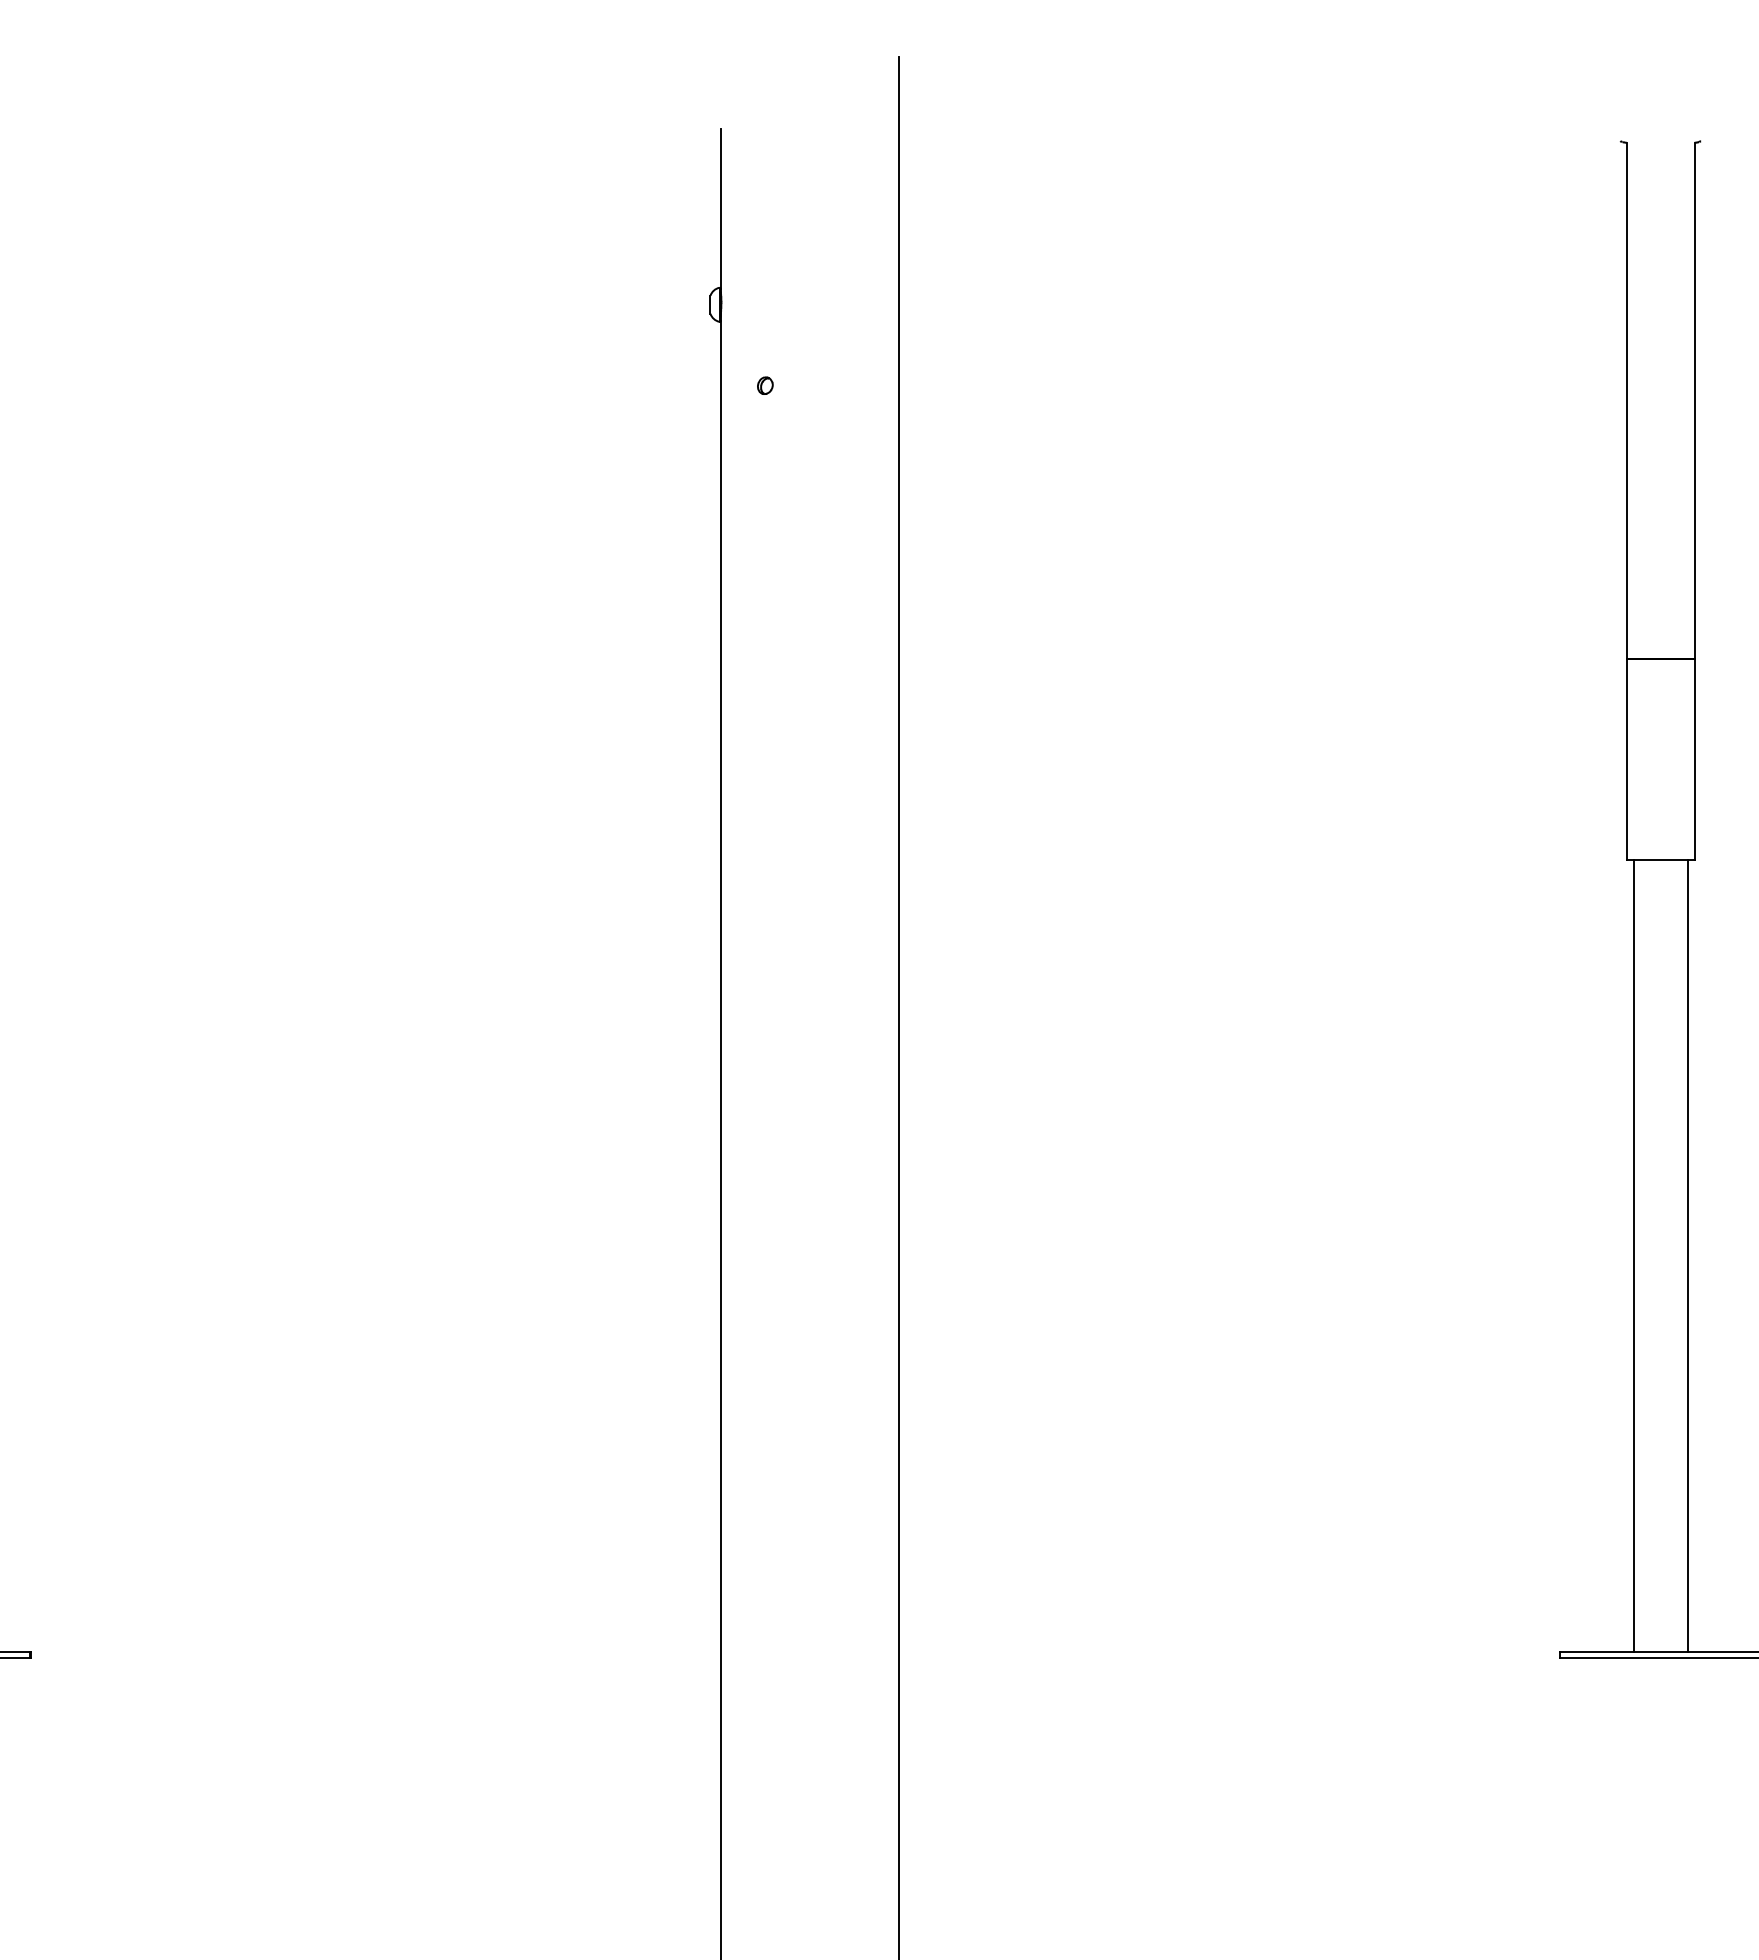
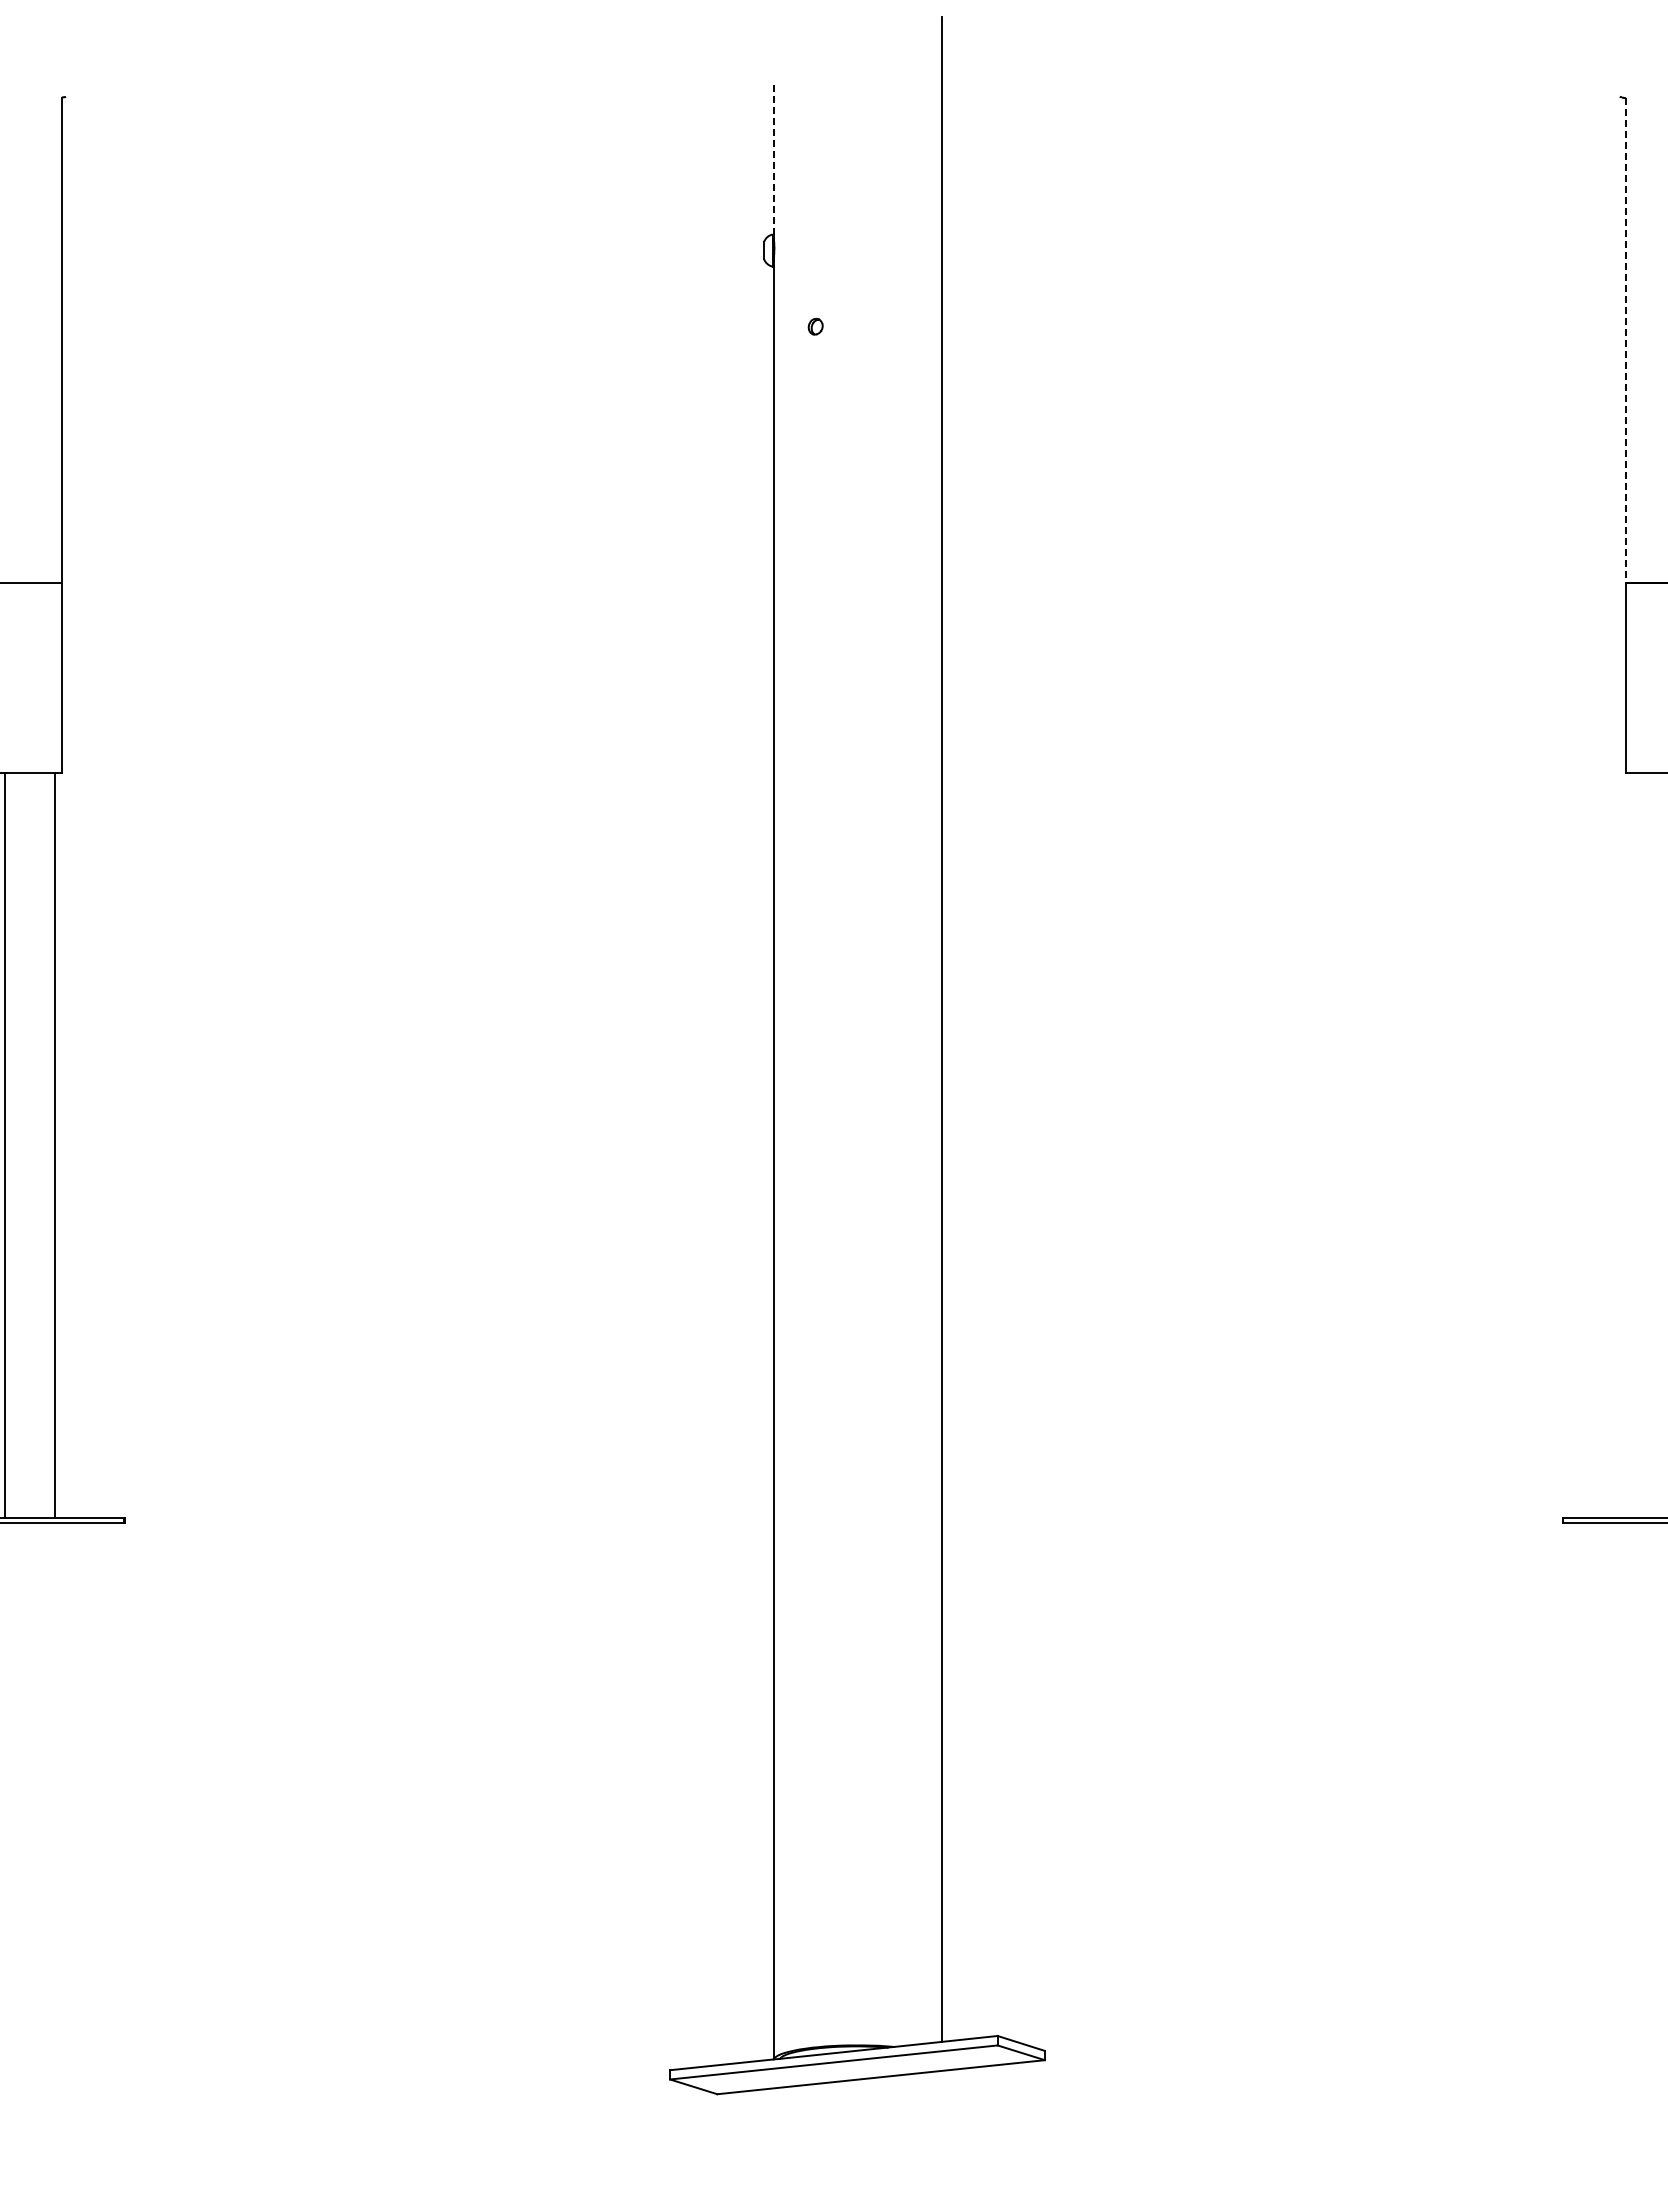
line: (720, 209) -> (773, 160), solid -> dashed
line: (1627, 400) -> (1626, 340), solid -> dashed
line: (1633, 1255) -> (1632, 1144), removed

